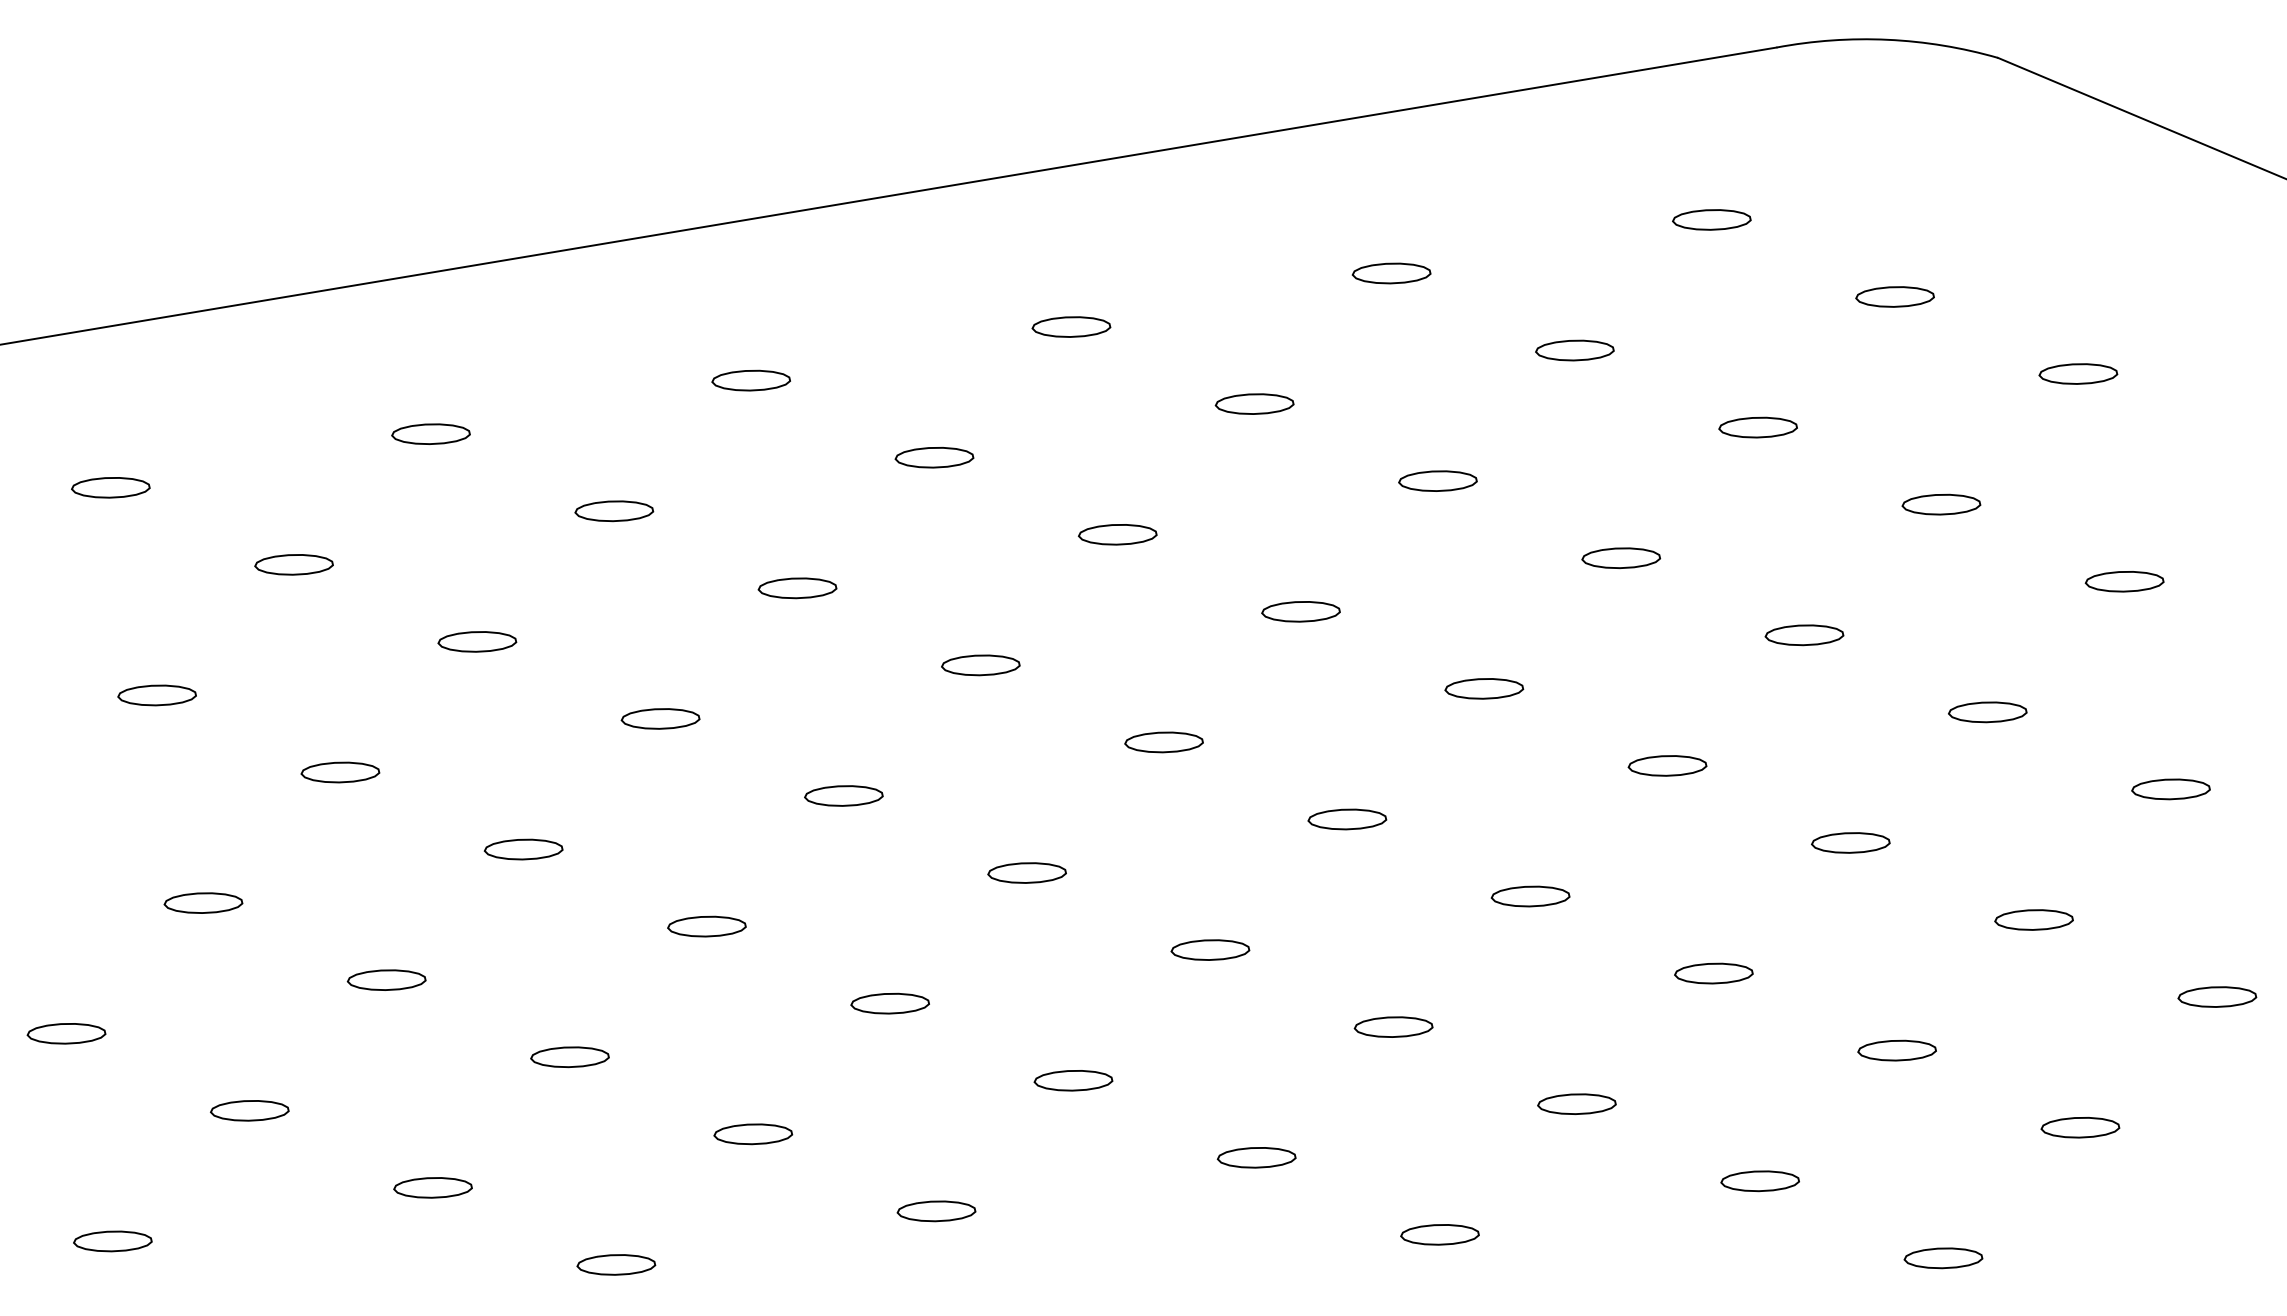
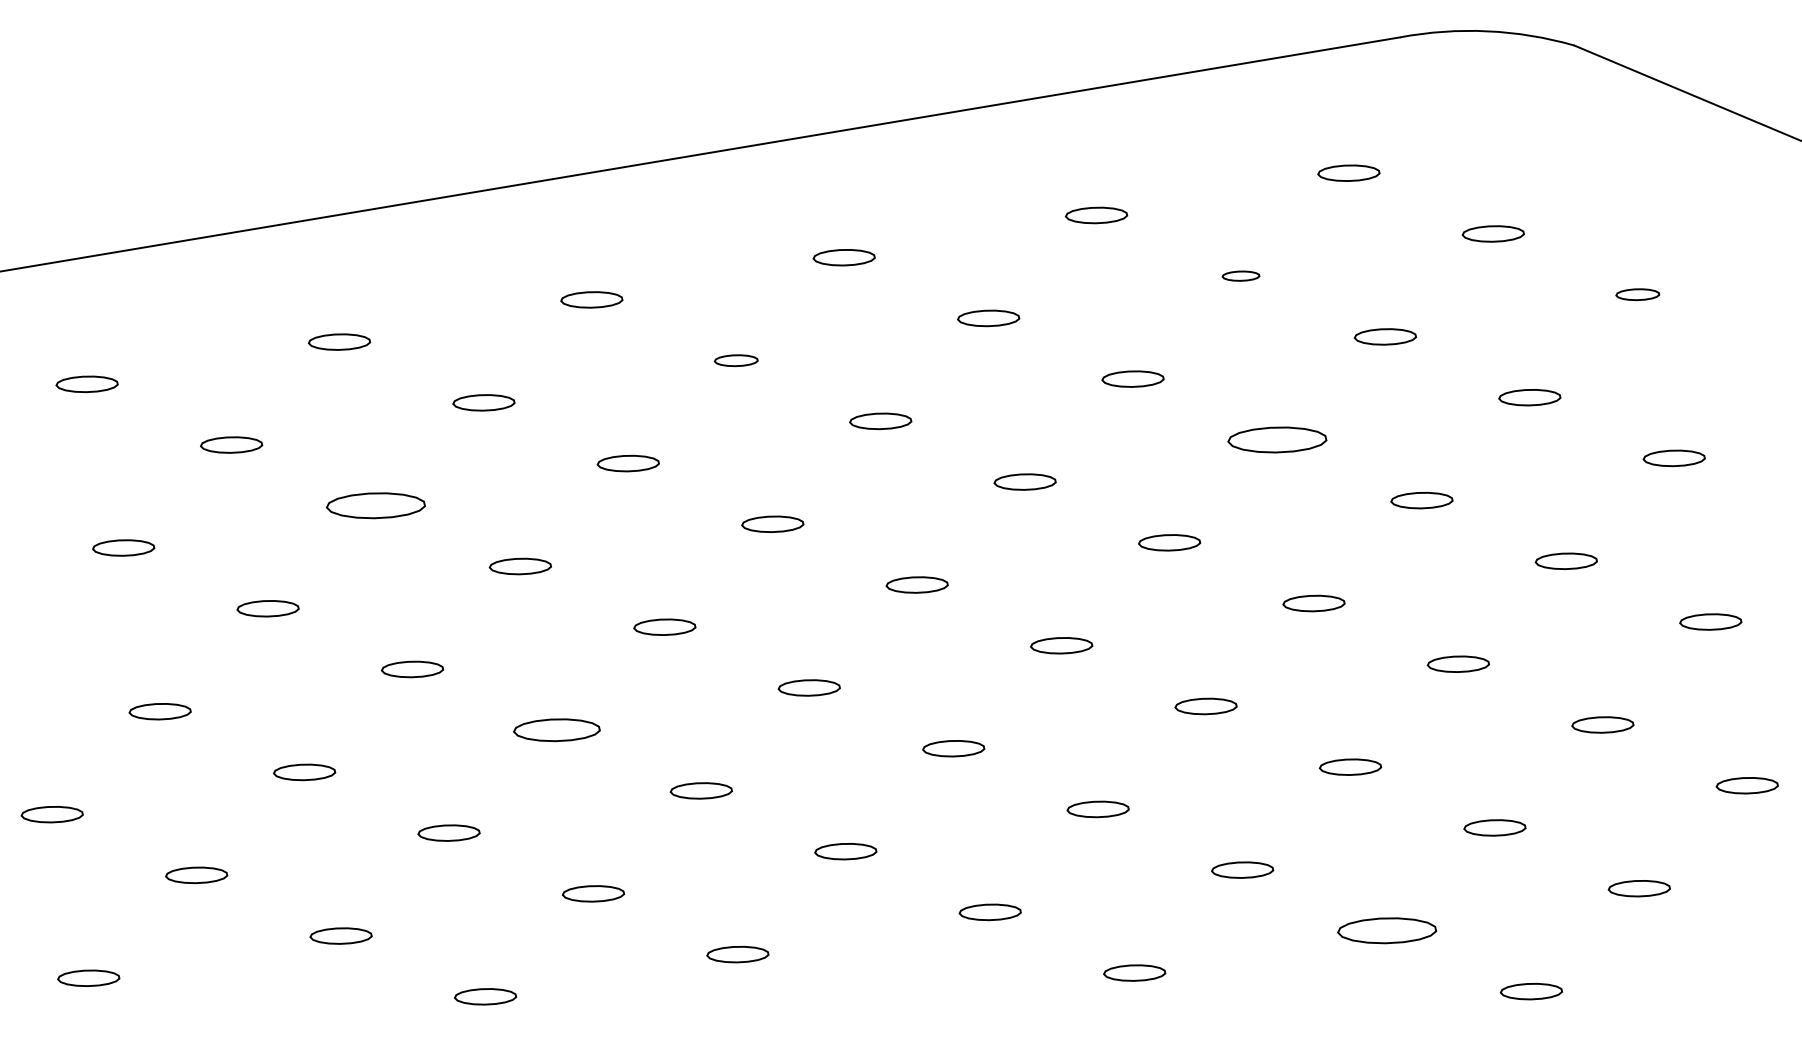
part: (1574, 350) -> (1240, 276), size x0.6
part: (2078, 373) -> (1637, 294), size x0.7
part: (934, 457) -> (736, 360), size x0.7
part: (1621, 557) -> (1277, 439), size x1.6
part: (477, 641) -> (376, 505), size x1.6
part: (706, 926) -> (556, 730), size x1.4
part: (1759, 1181) -> (1386, 931), size x1.6

